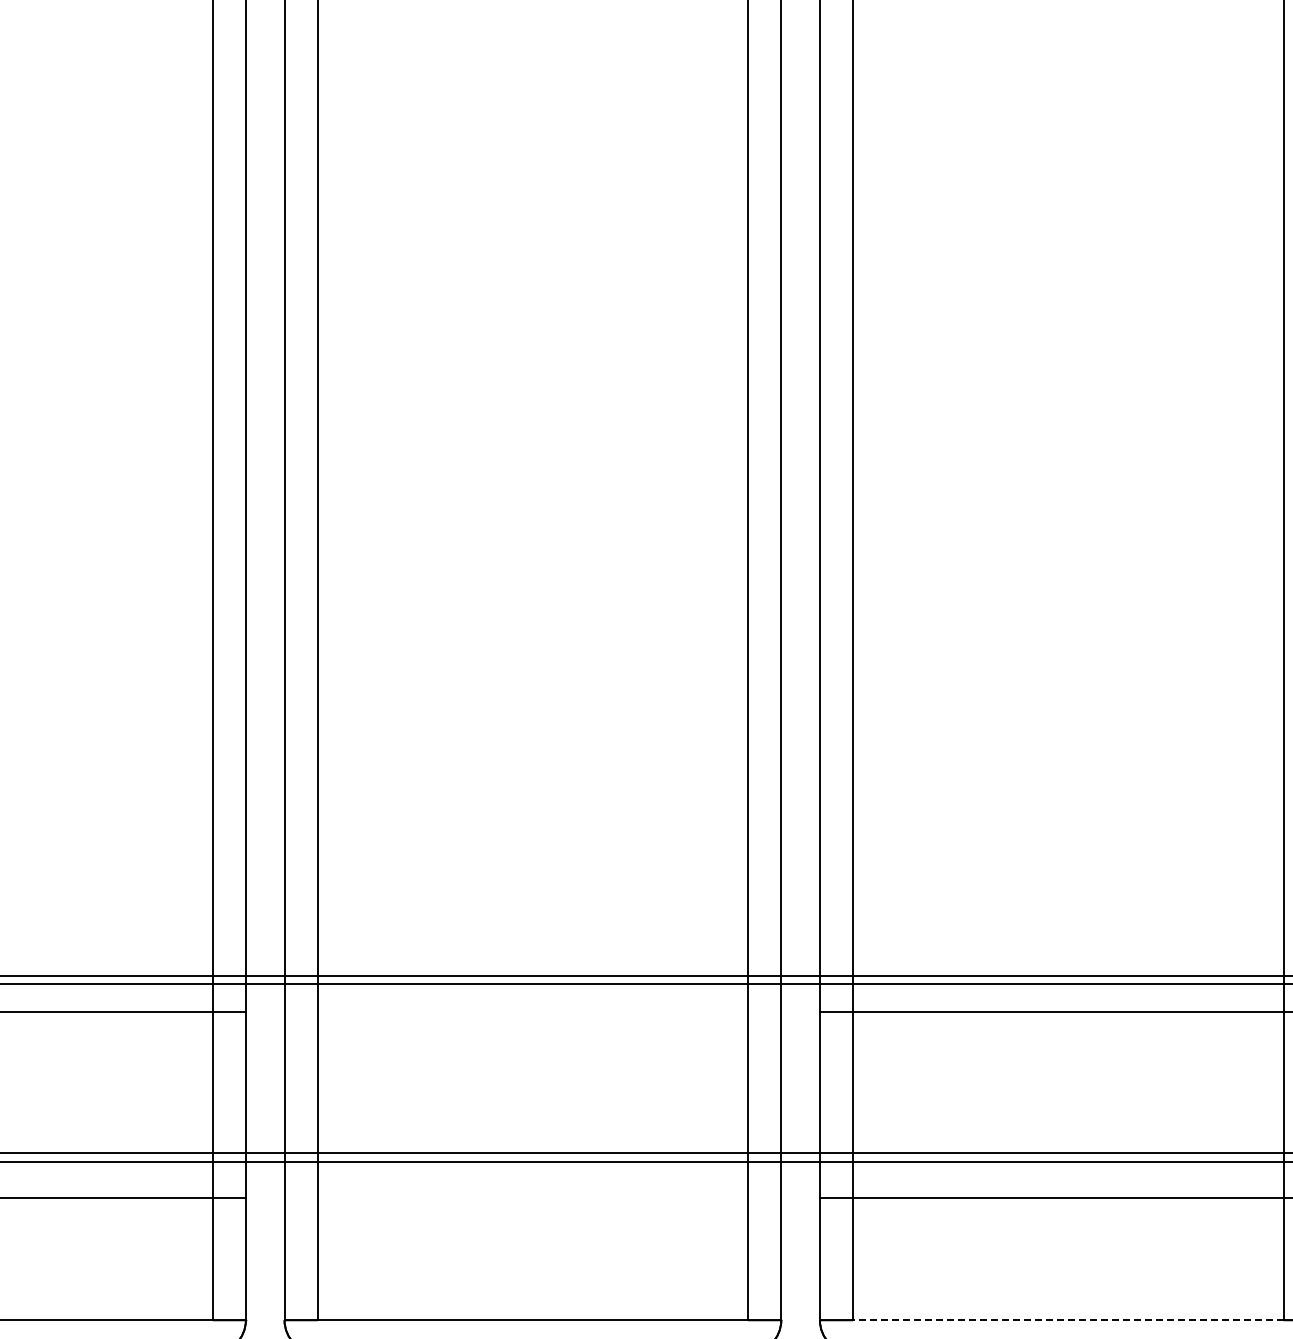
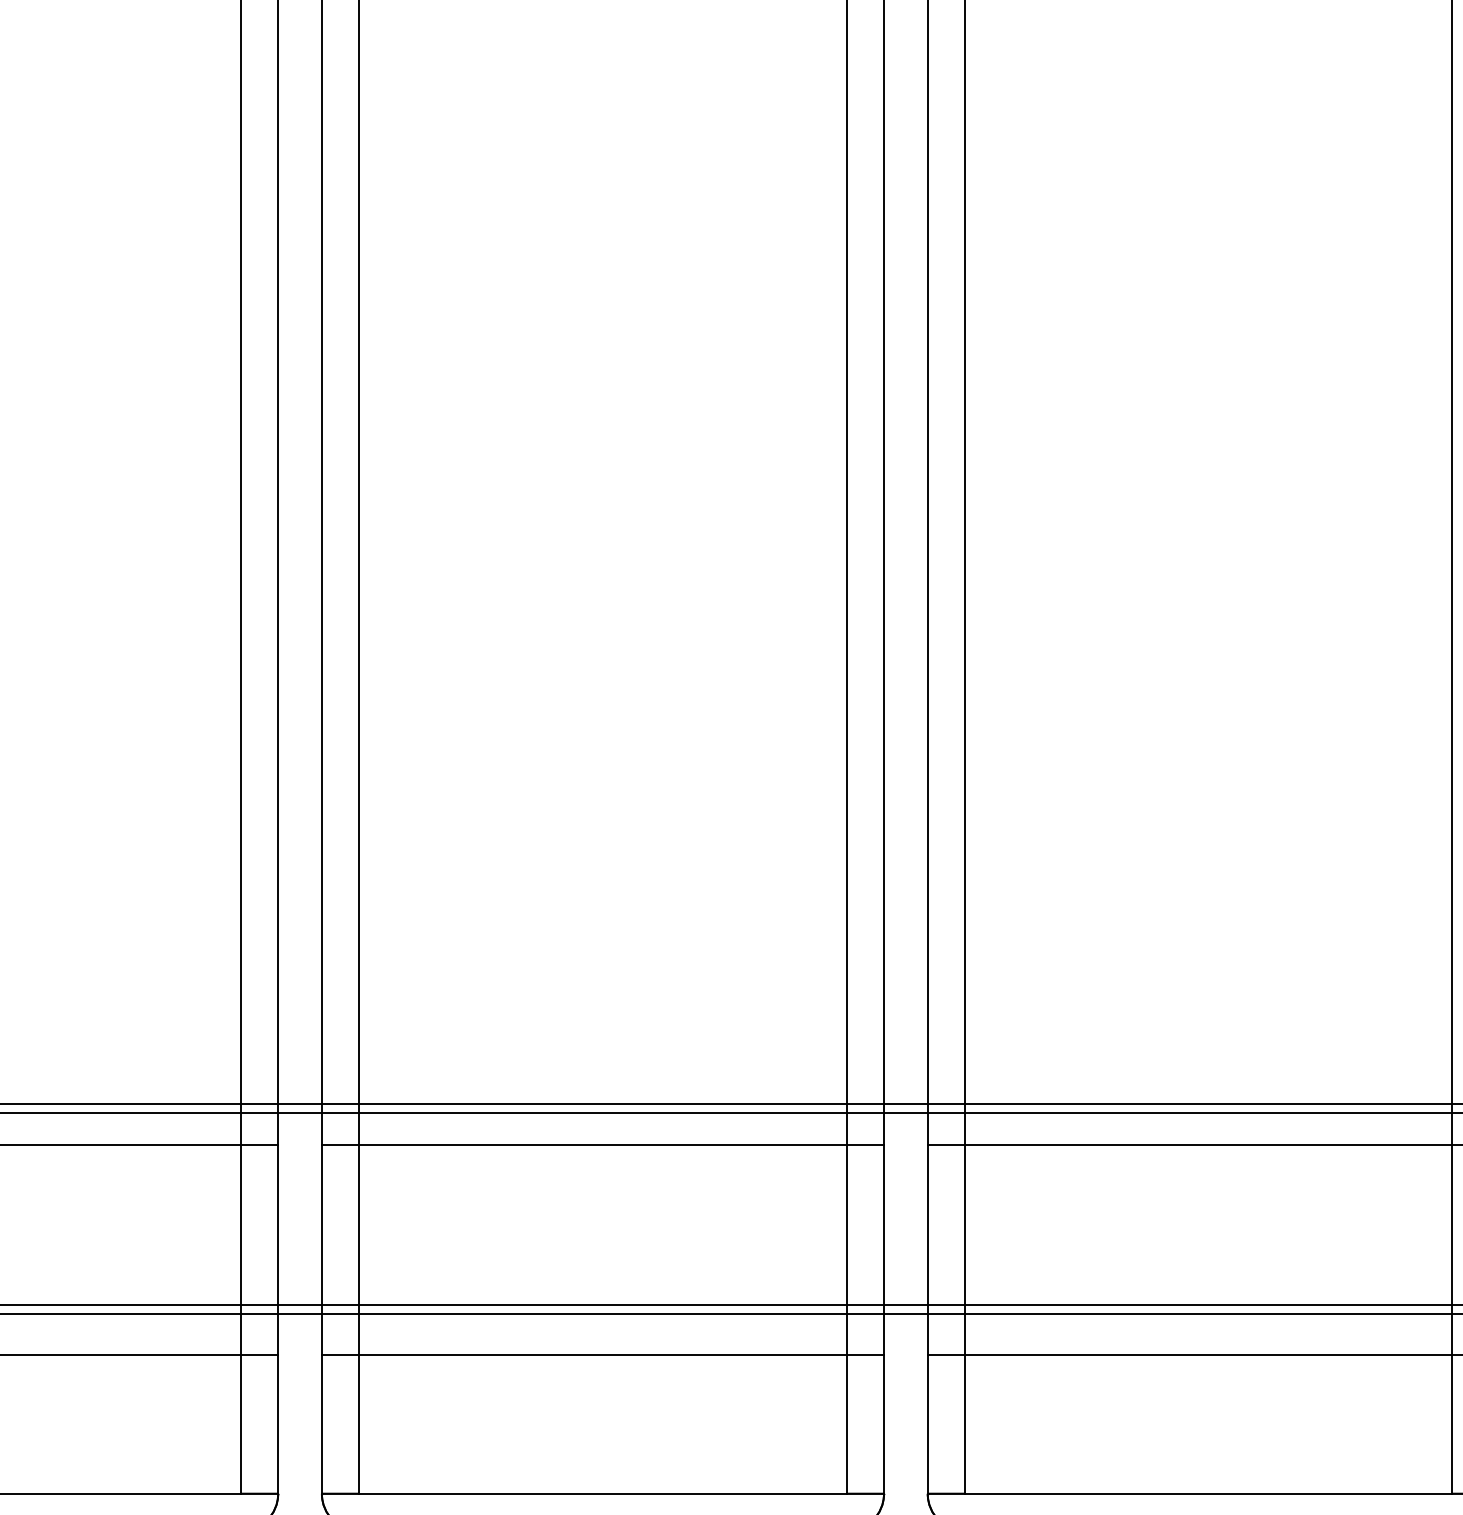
line: (532, 1011) -> (602, 1144), added
line: (532, 1197) -> (602, 1354), added
line: (1067, 1320) -> (1207, 1494), dashed -> solid

